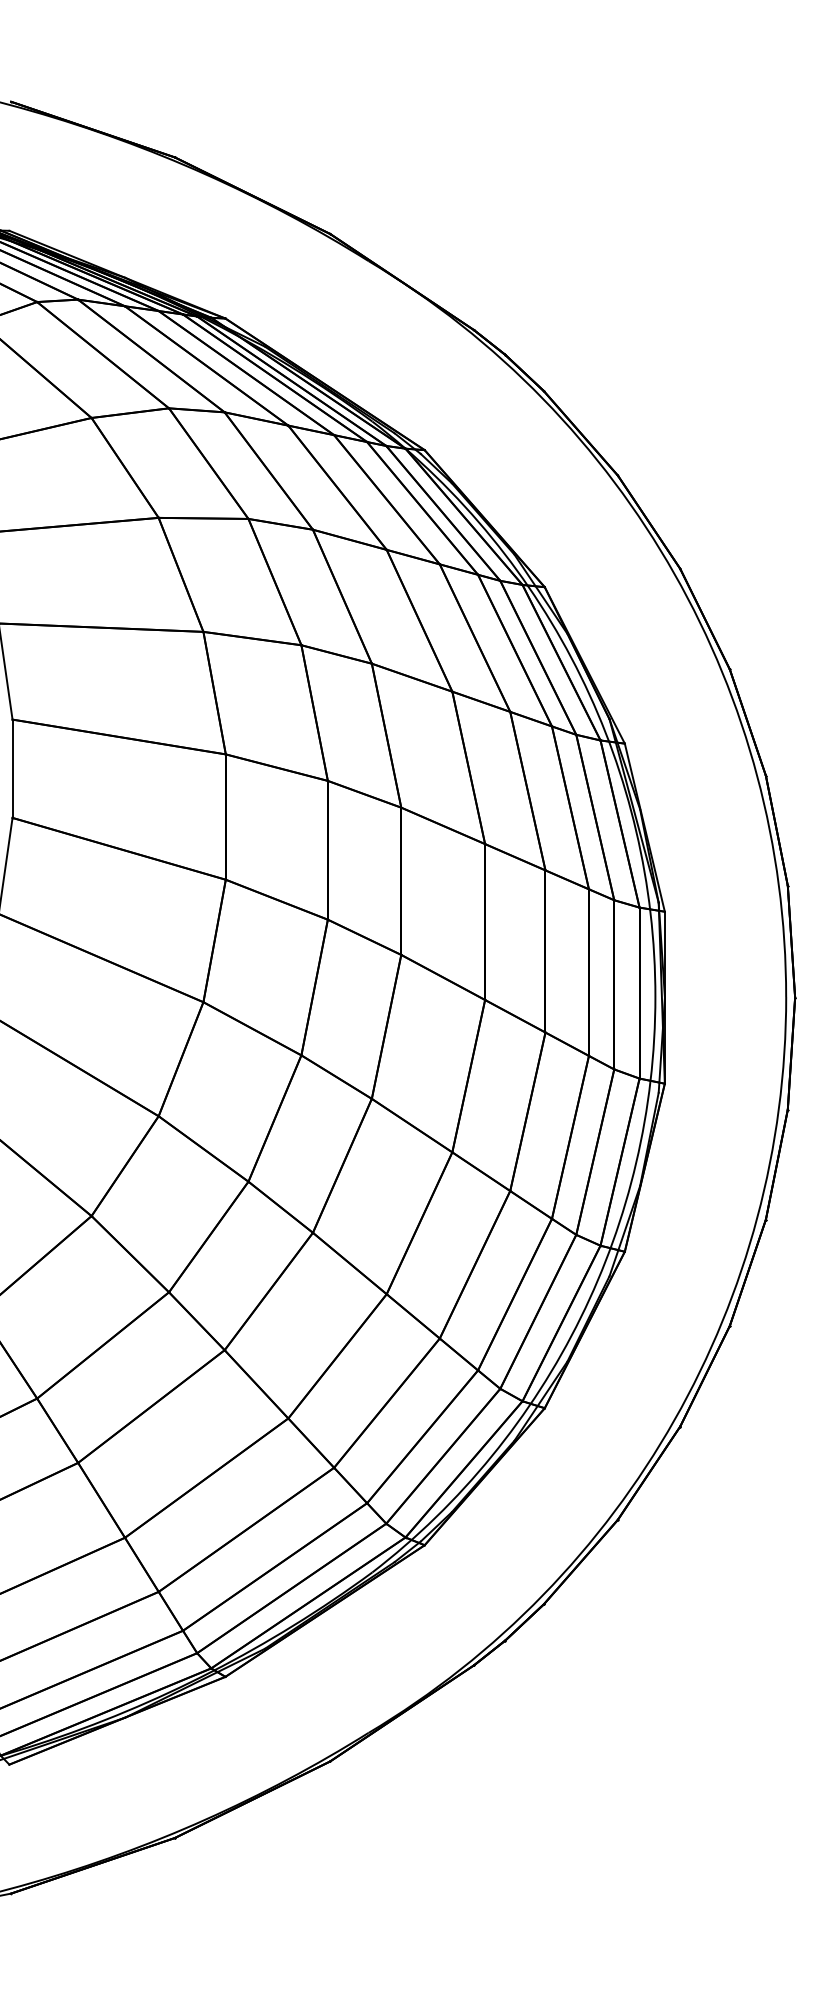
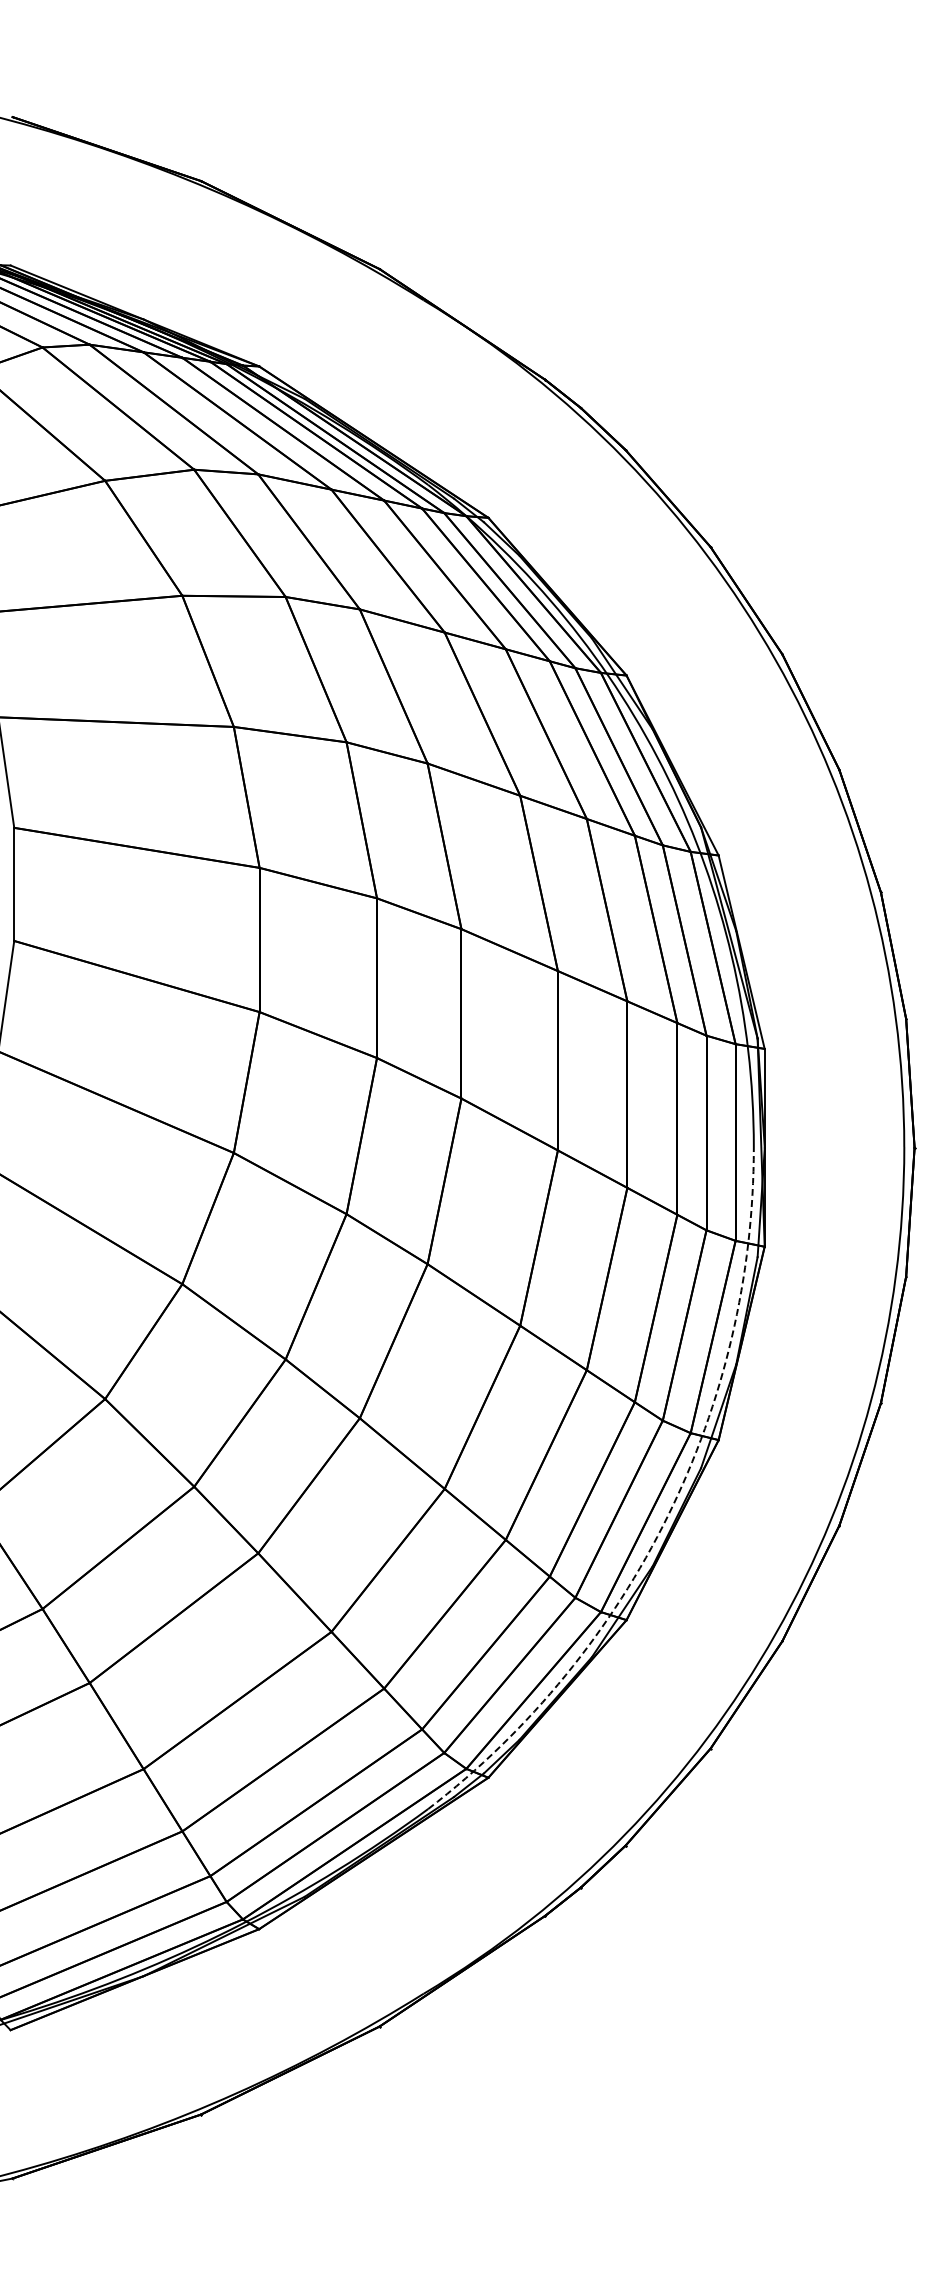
arc: (581, 1317) -> (668, 1515), solid -> dashed

